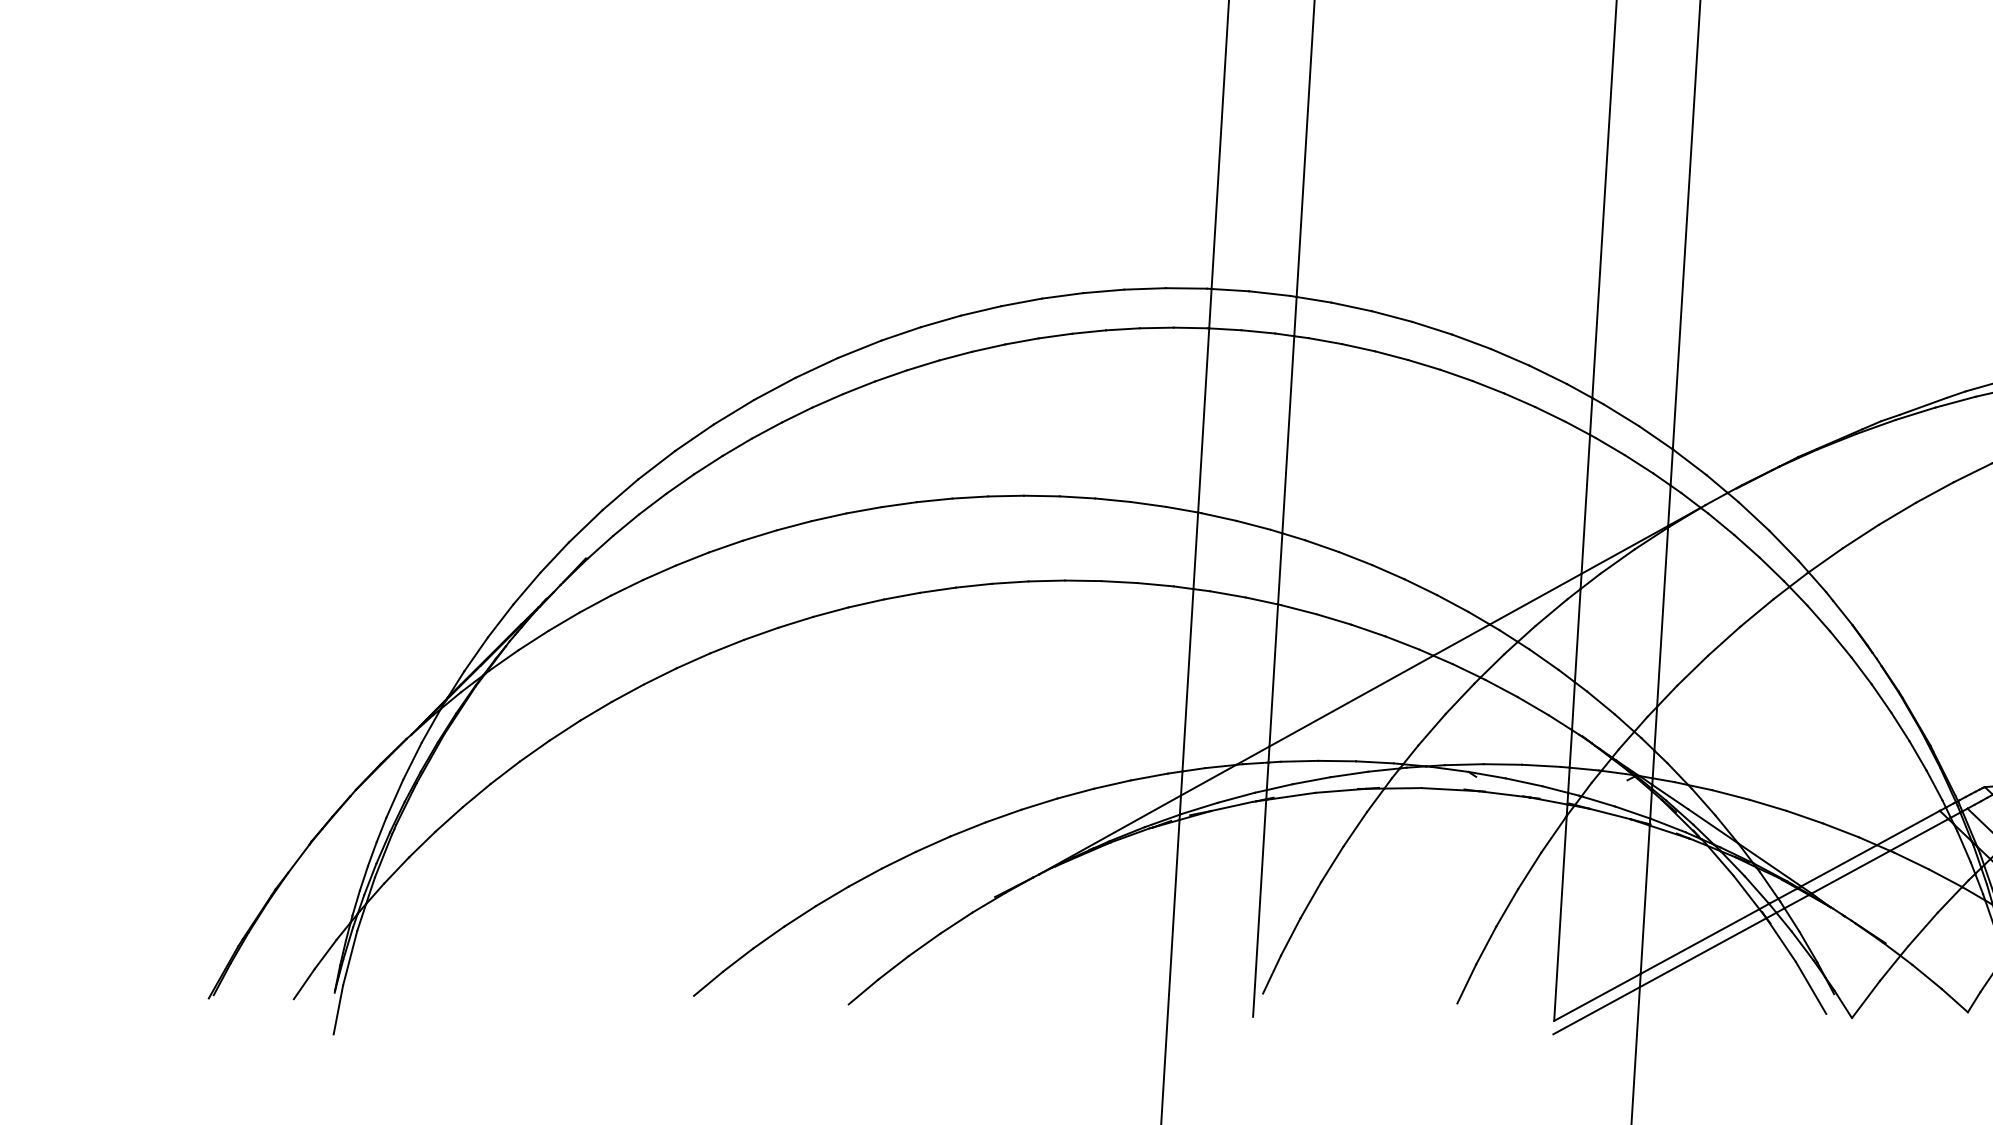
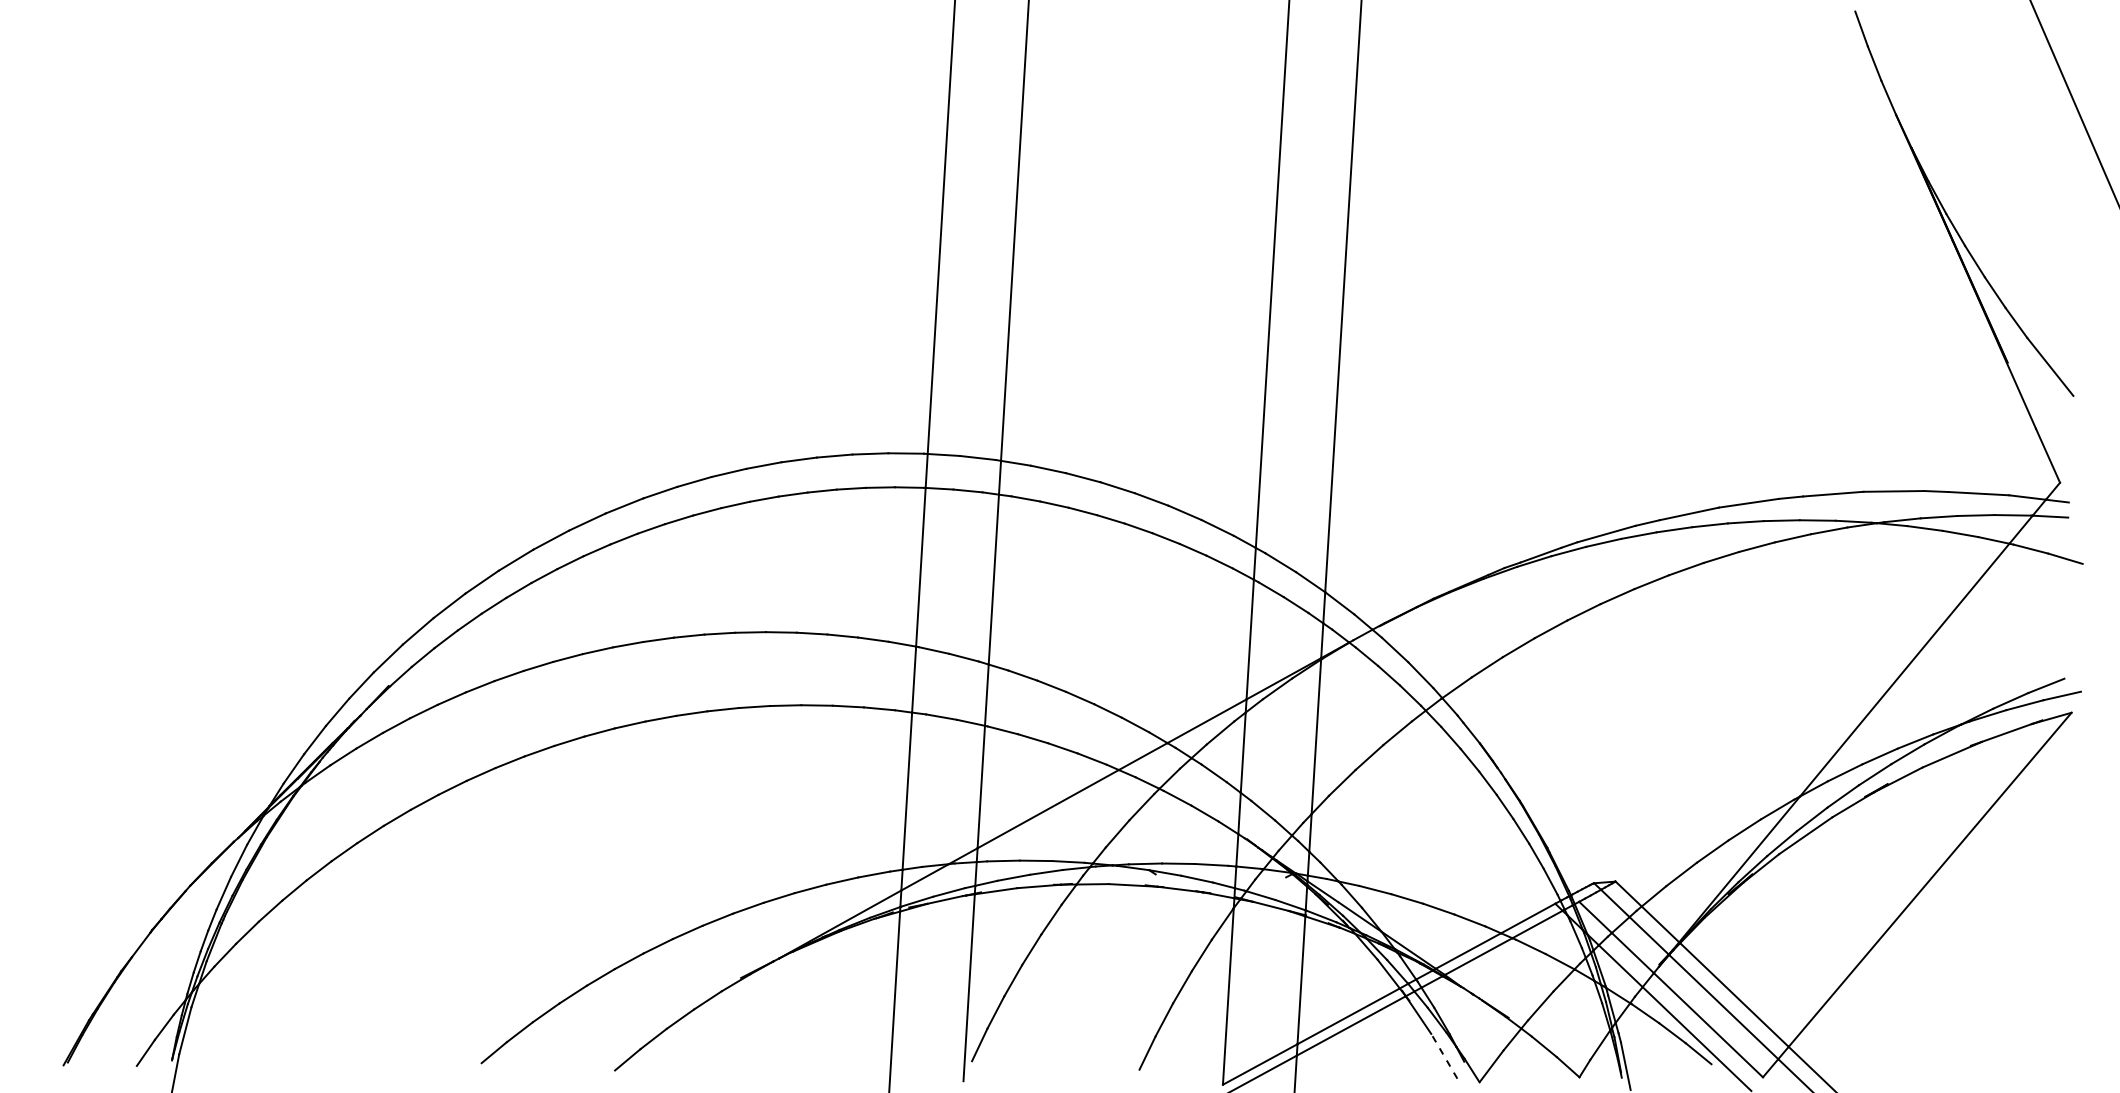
line: (1811, 988) -> (1444, 1056), solid -> dashed

